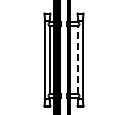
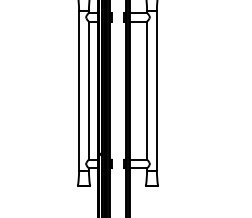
line: (78, 60) -> (147, 91), dashed -> solid

